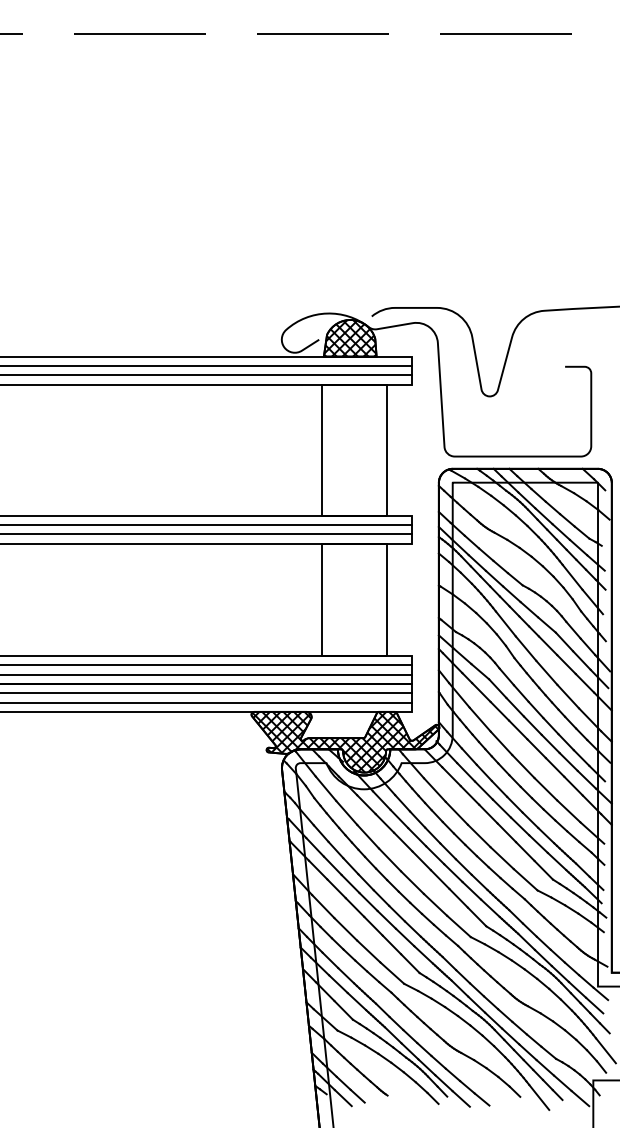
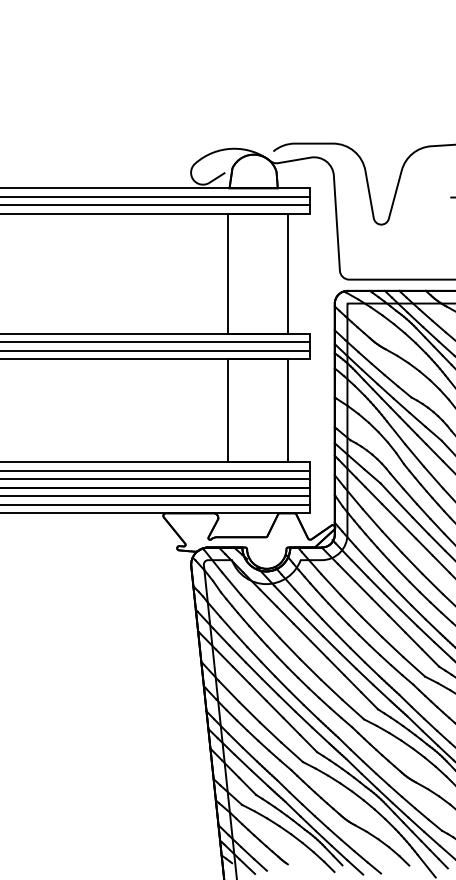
hatch: (350, 338) -> (253, 171), removed
hatch: (345, 741) -> (249, 540), removed

